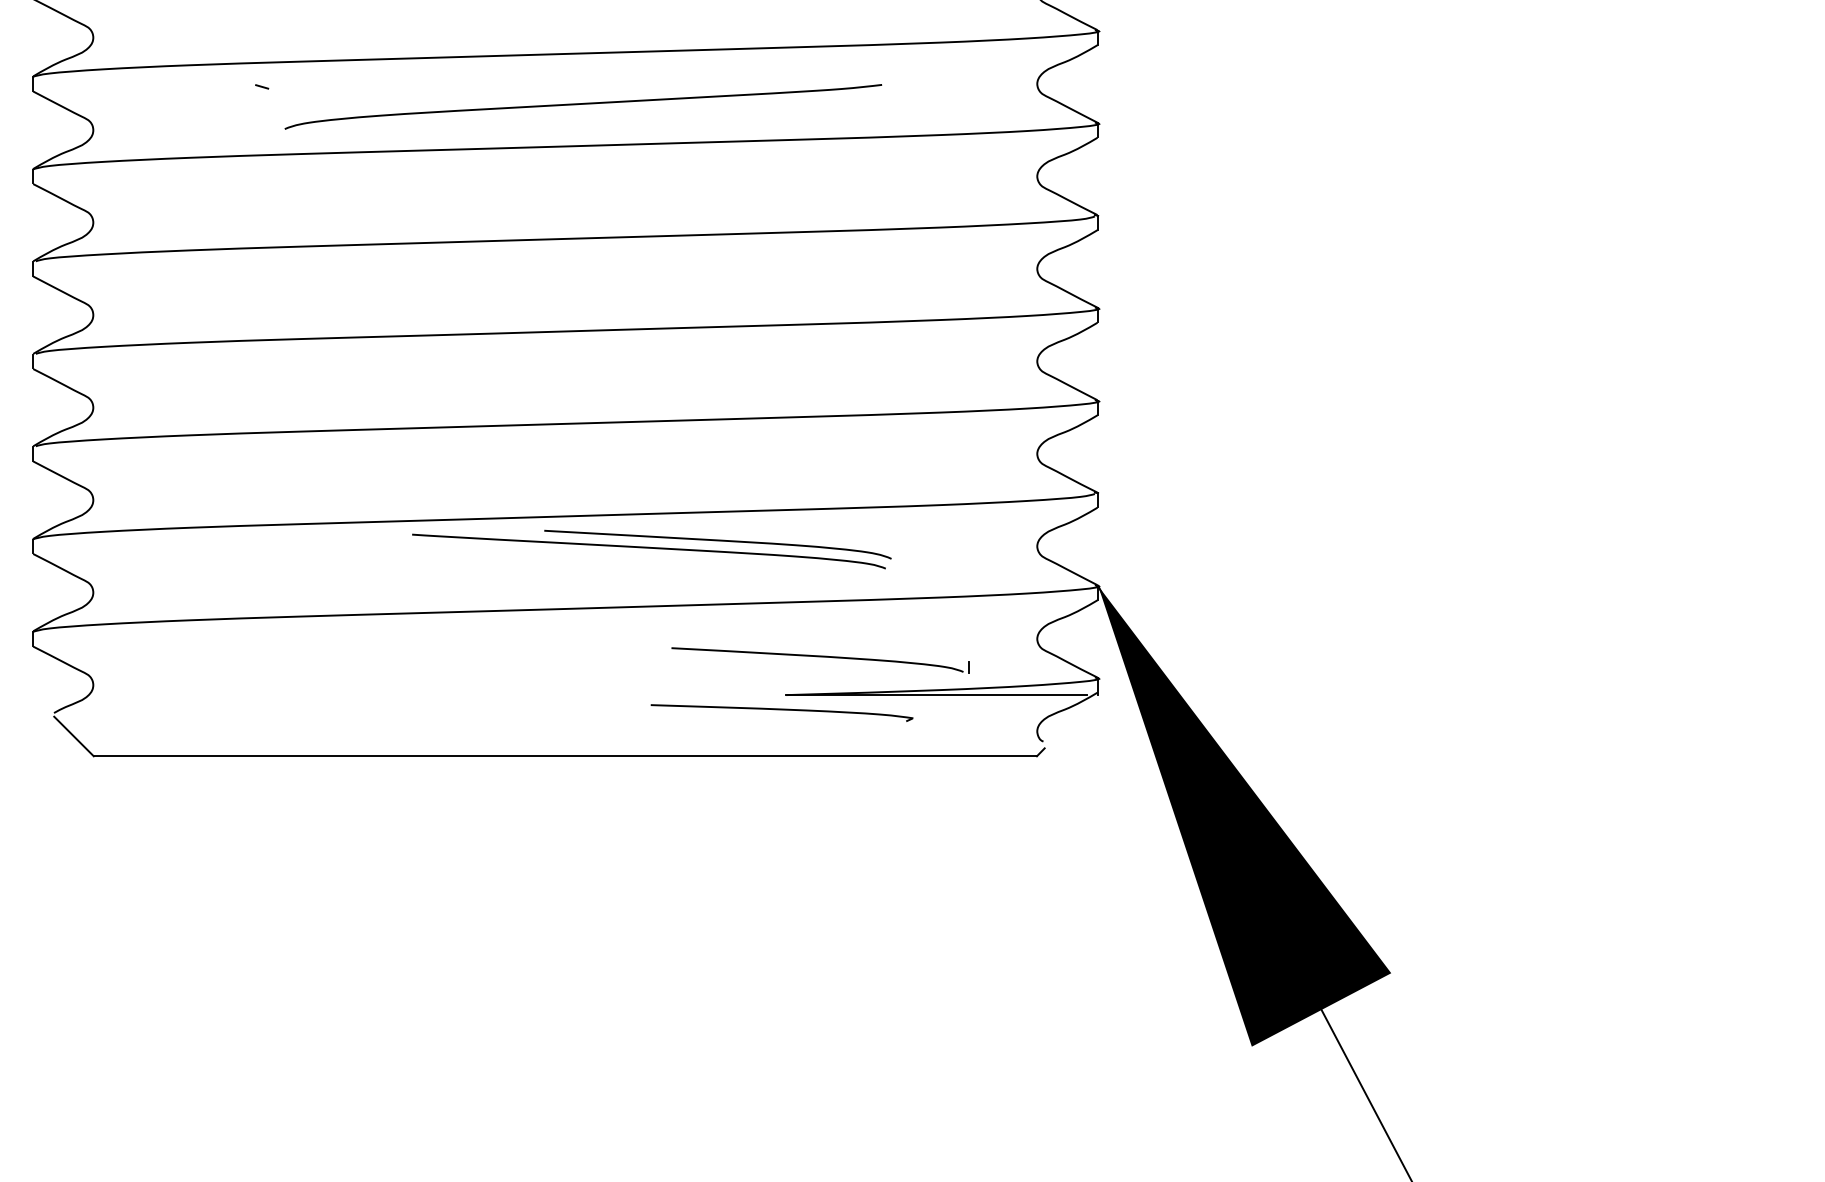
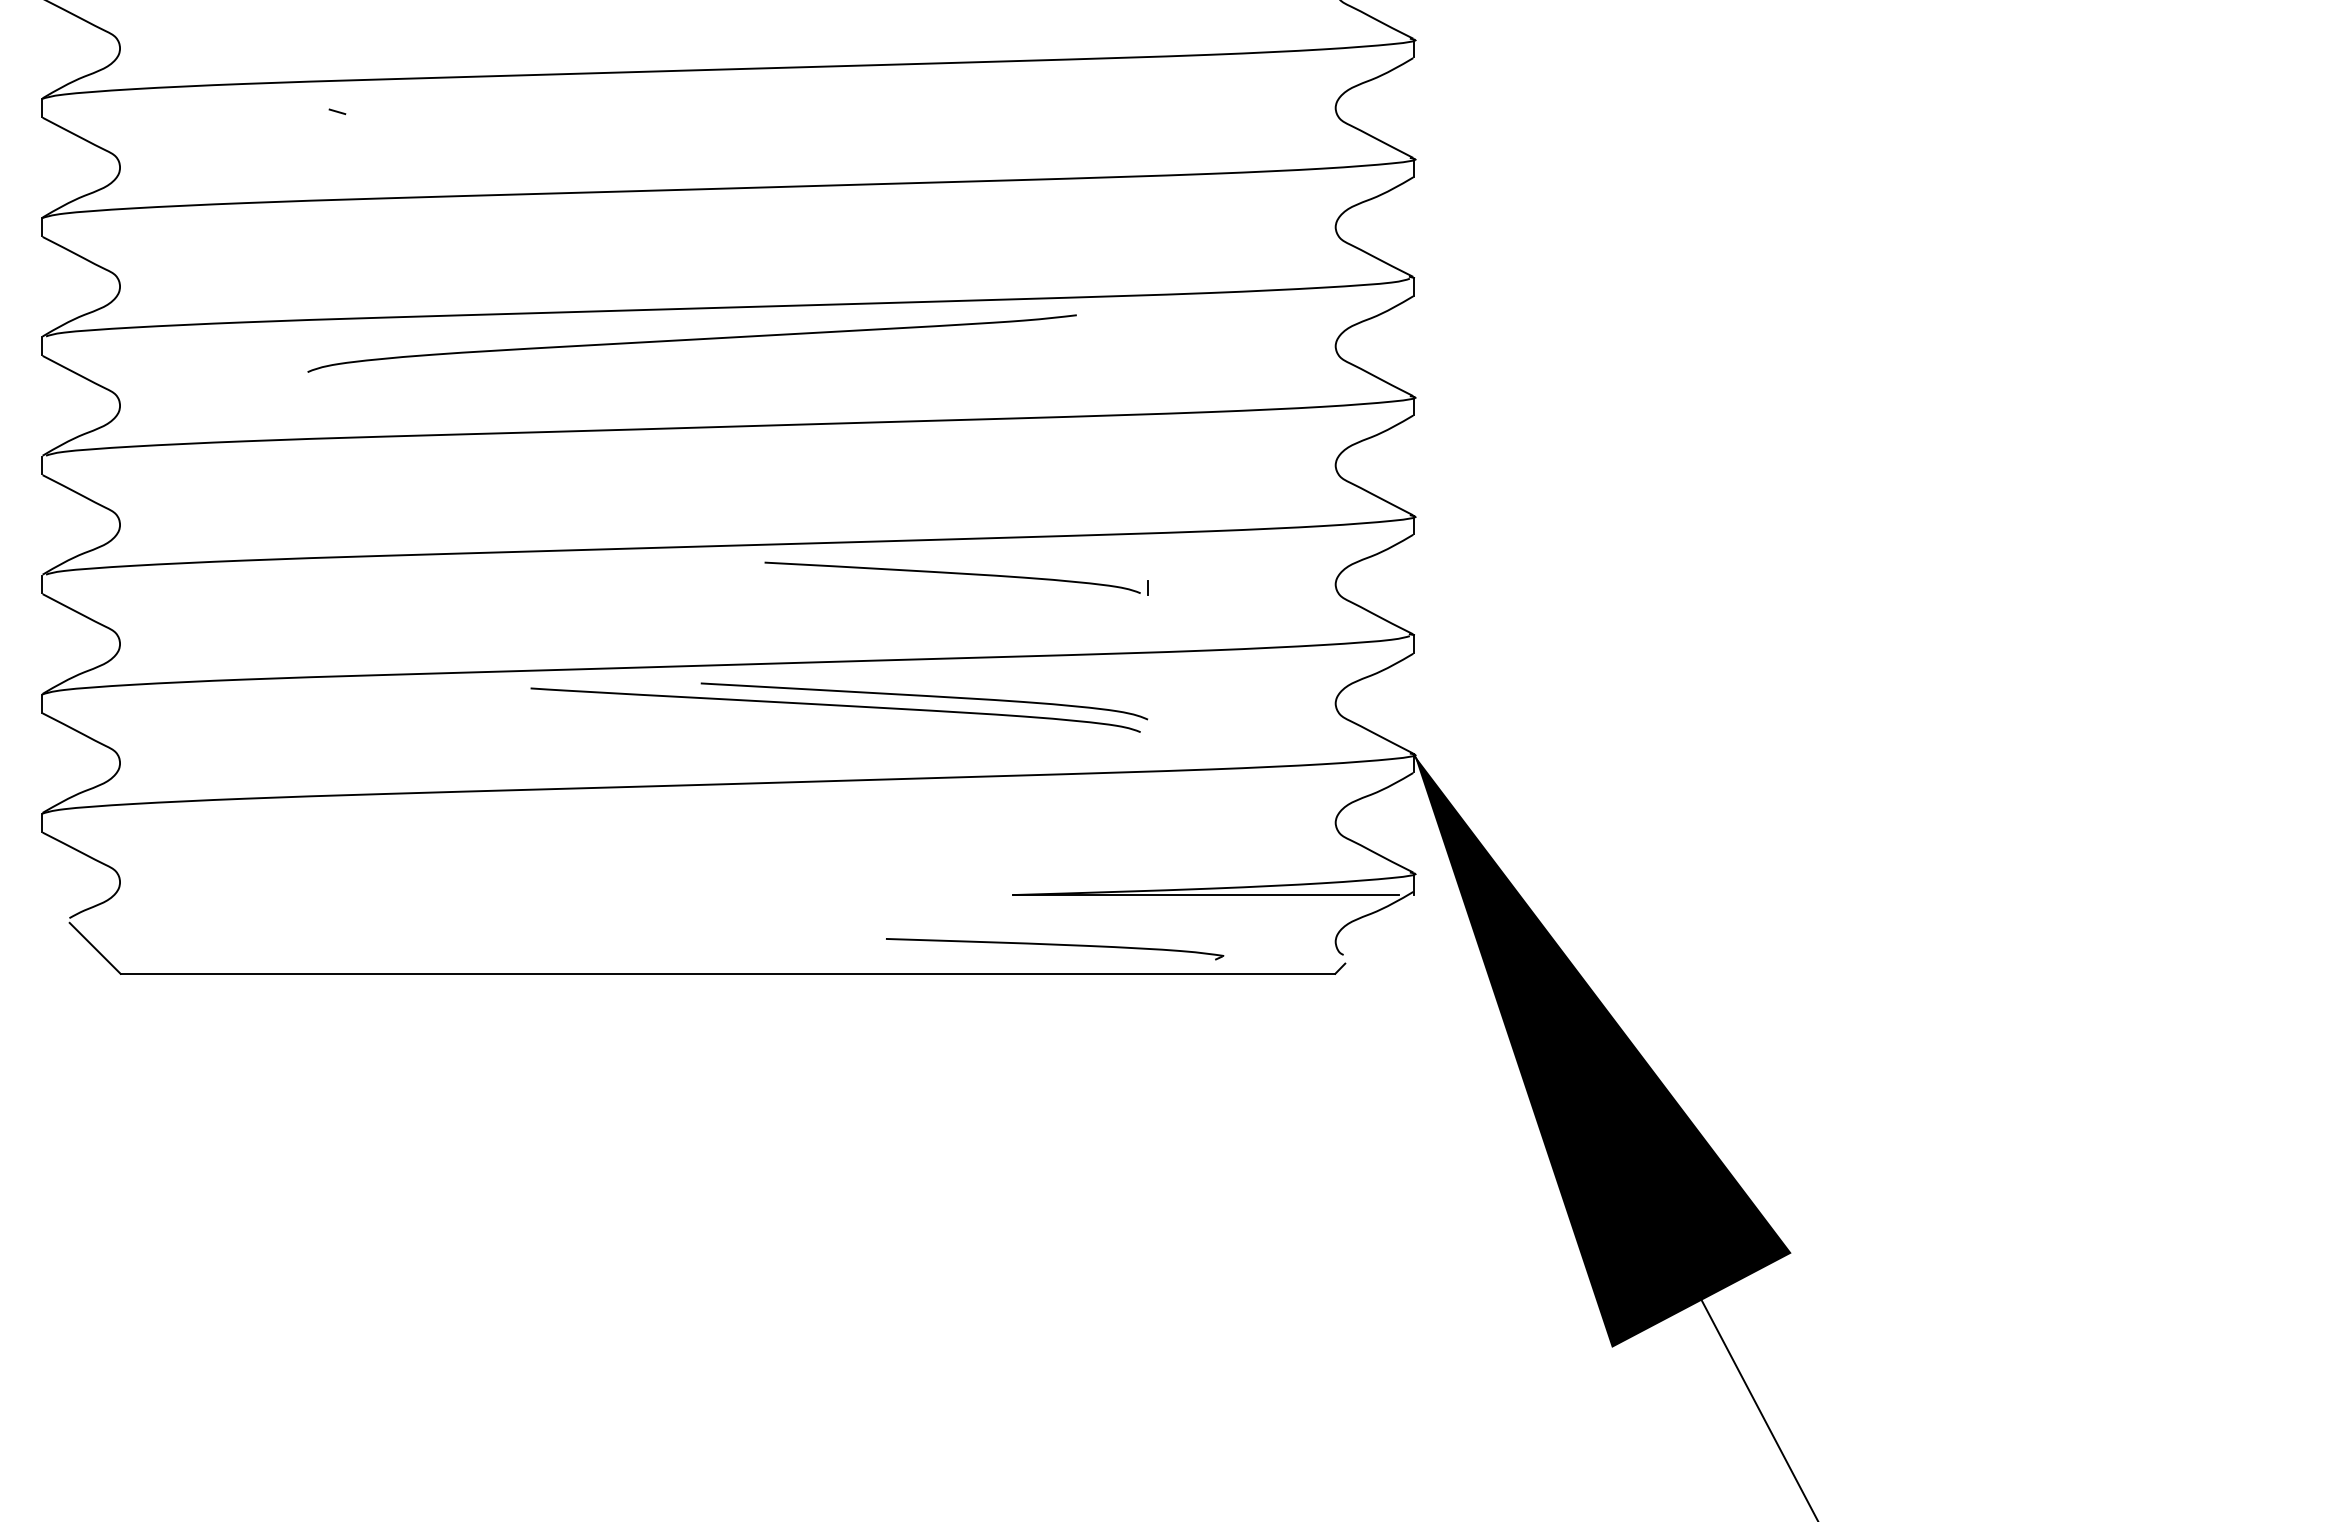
curve: (582, 104) -> (691, 340), moved
part: (820, 660) -> (956, 578), moved
part: (782, 713) -> (1055, 949), moved

